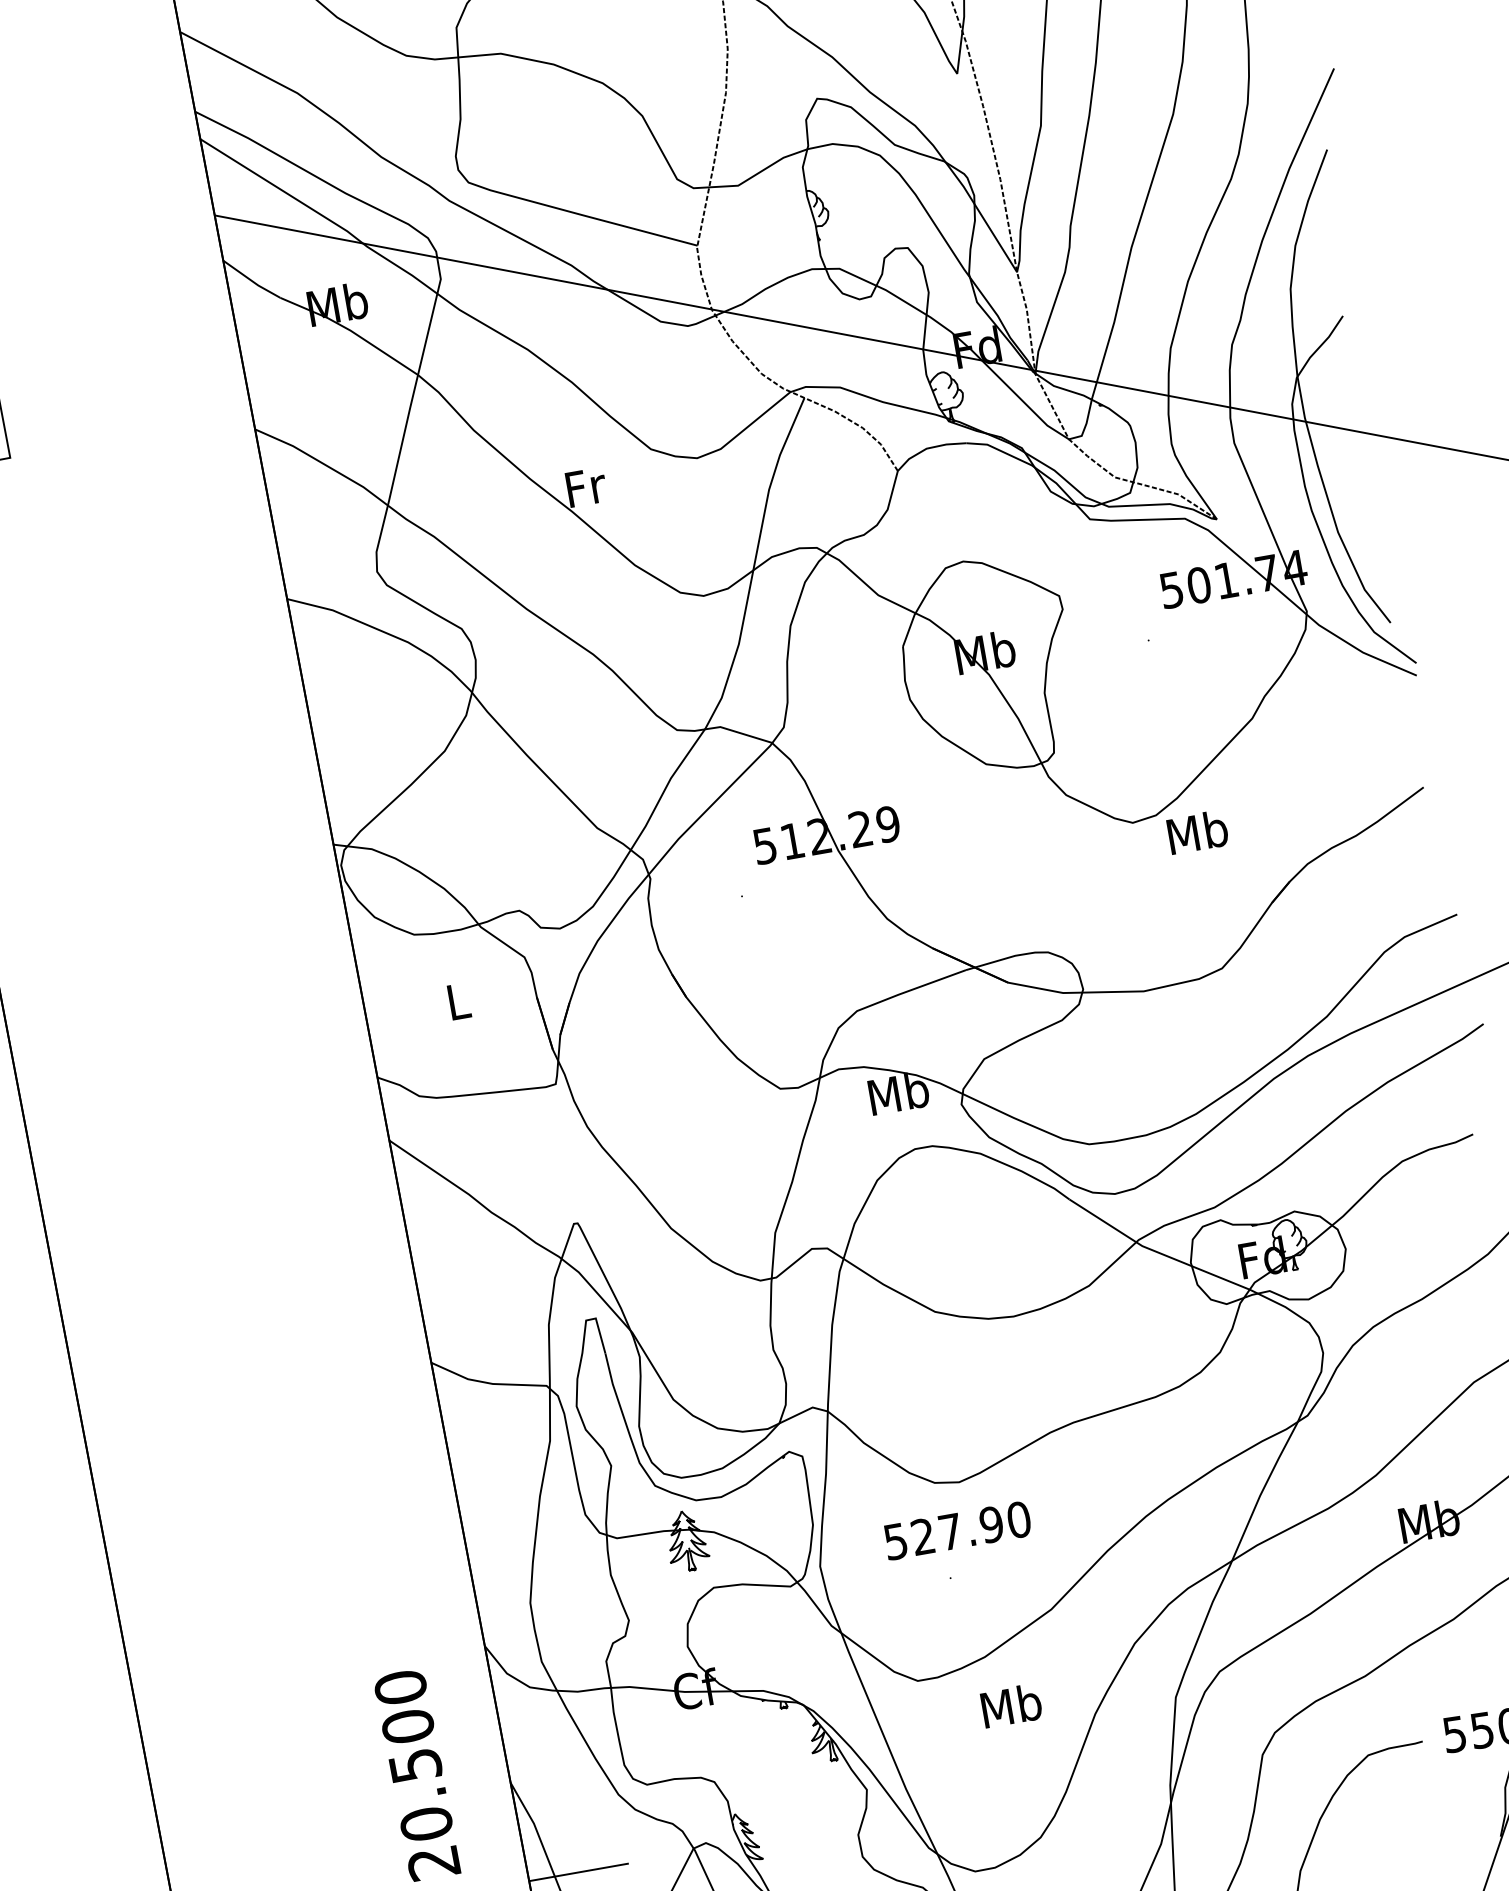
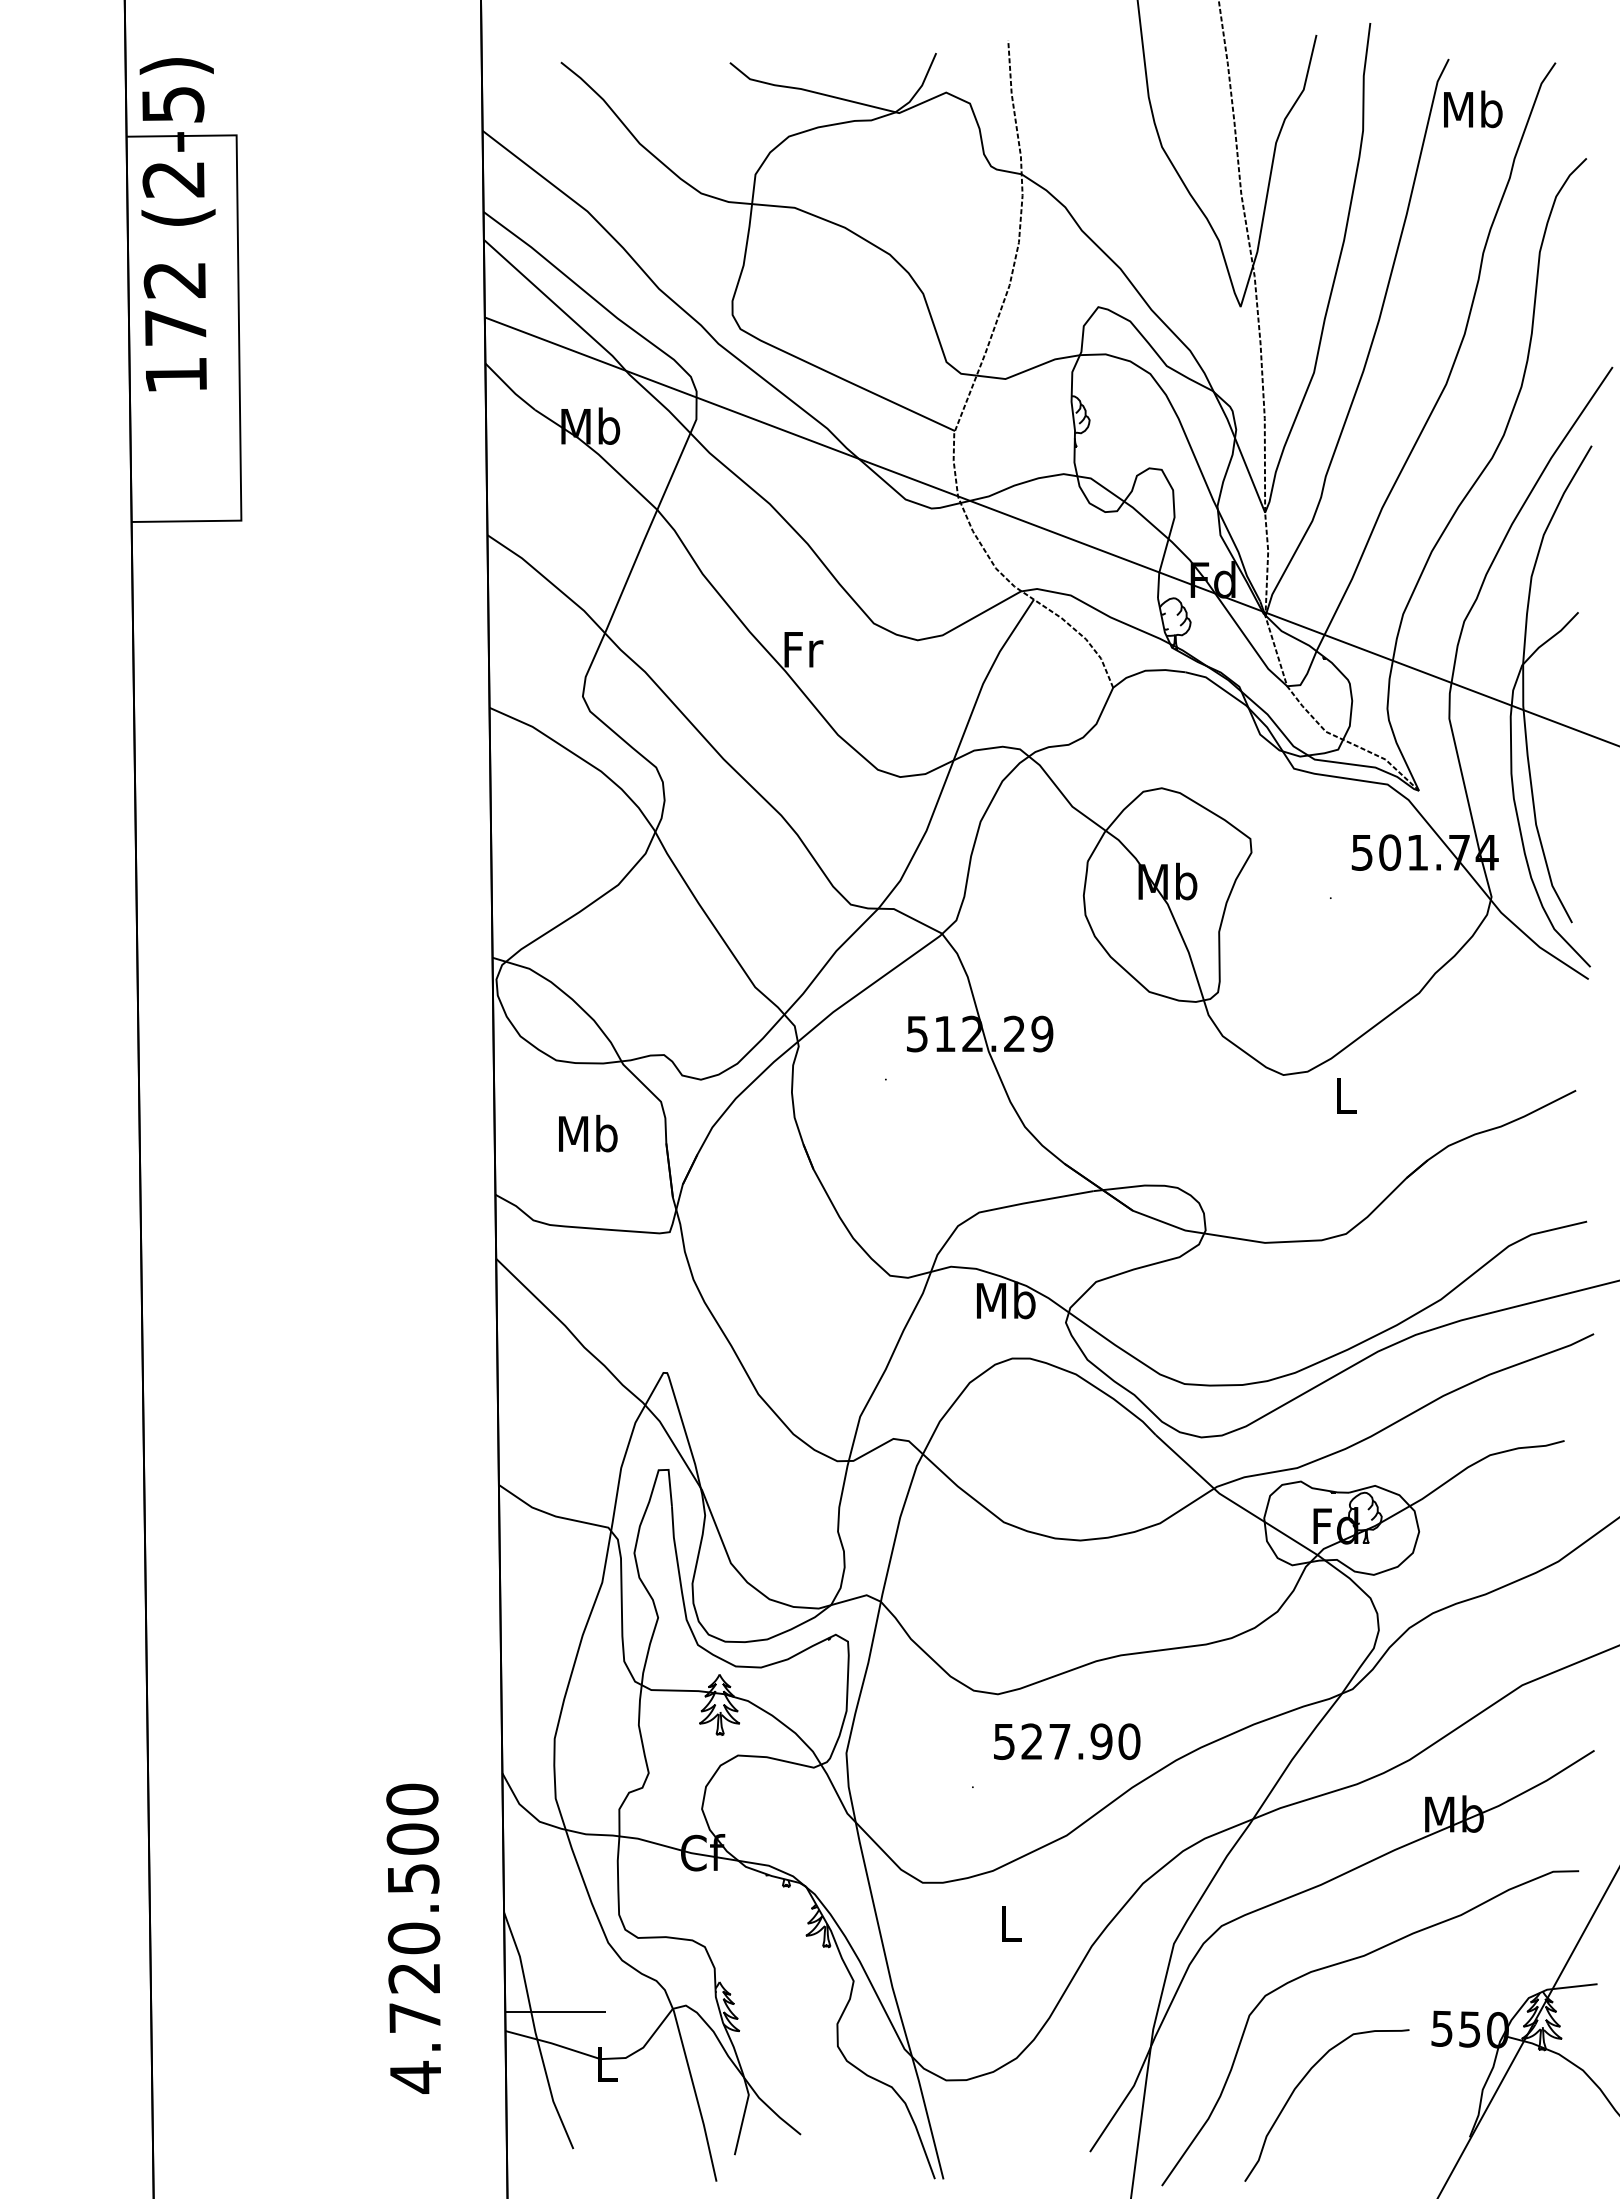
text: (1197, 832) -> (1345, 1095), Mb -> L
text: (458, 1001) -> (588, 1133), L -> Mb
text: (958, 1530) -> (1067, 1741), moved
text: (1011, 1705) -> (1010, 1923), Mb -> L

